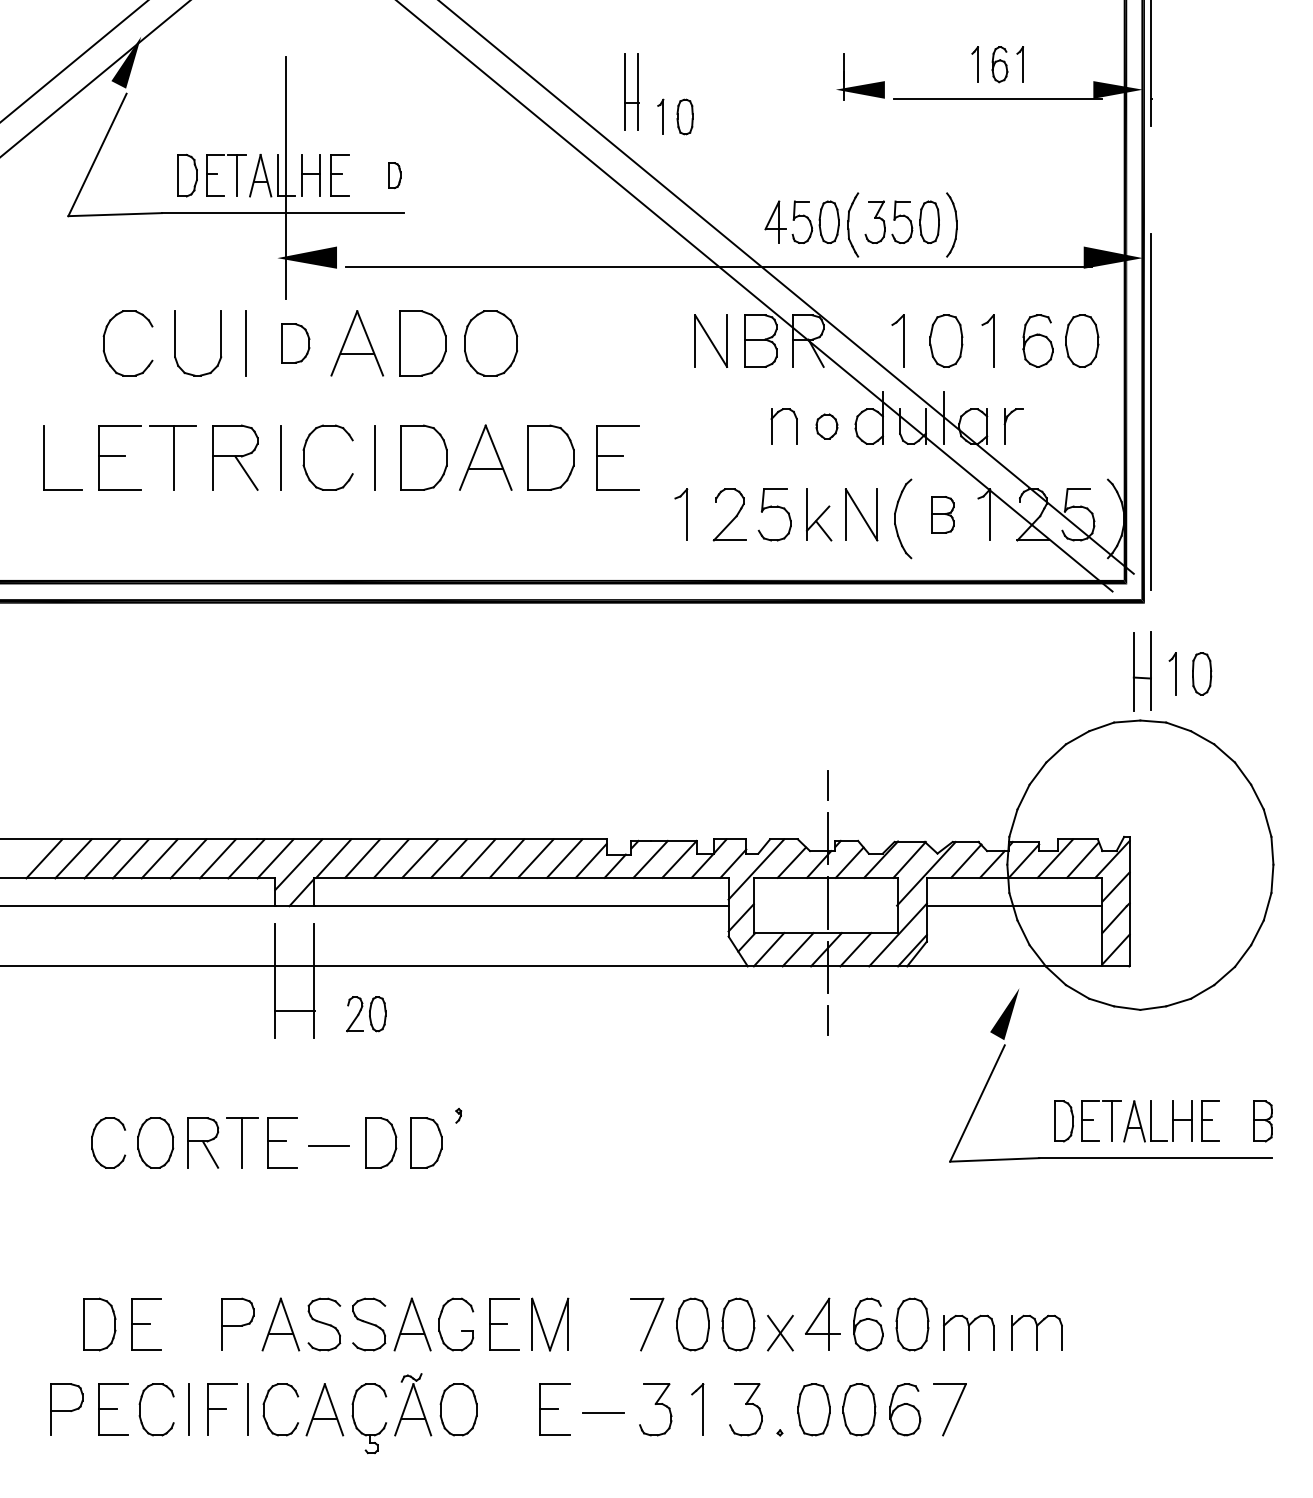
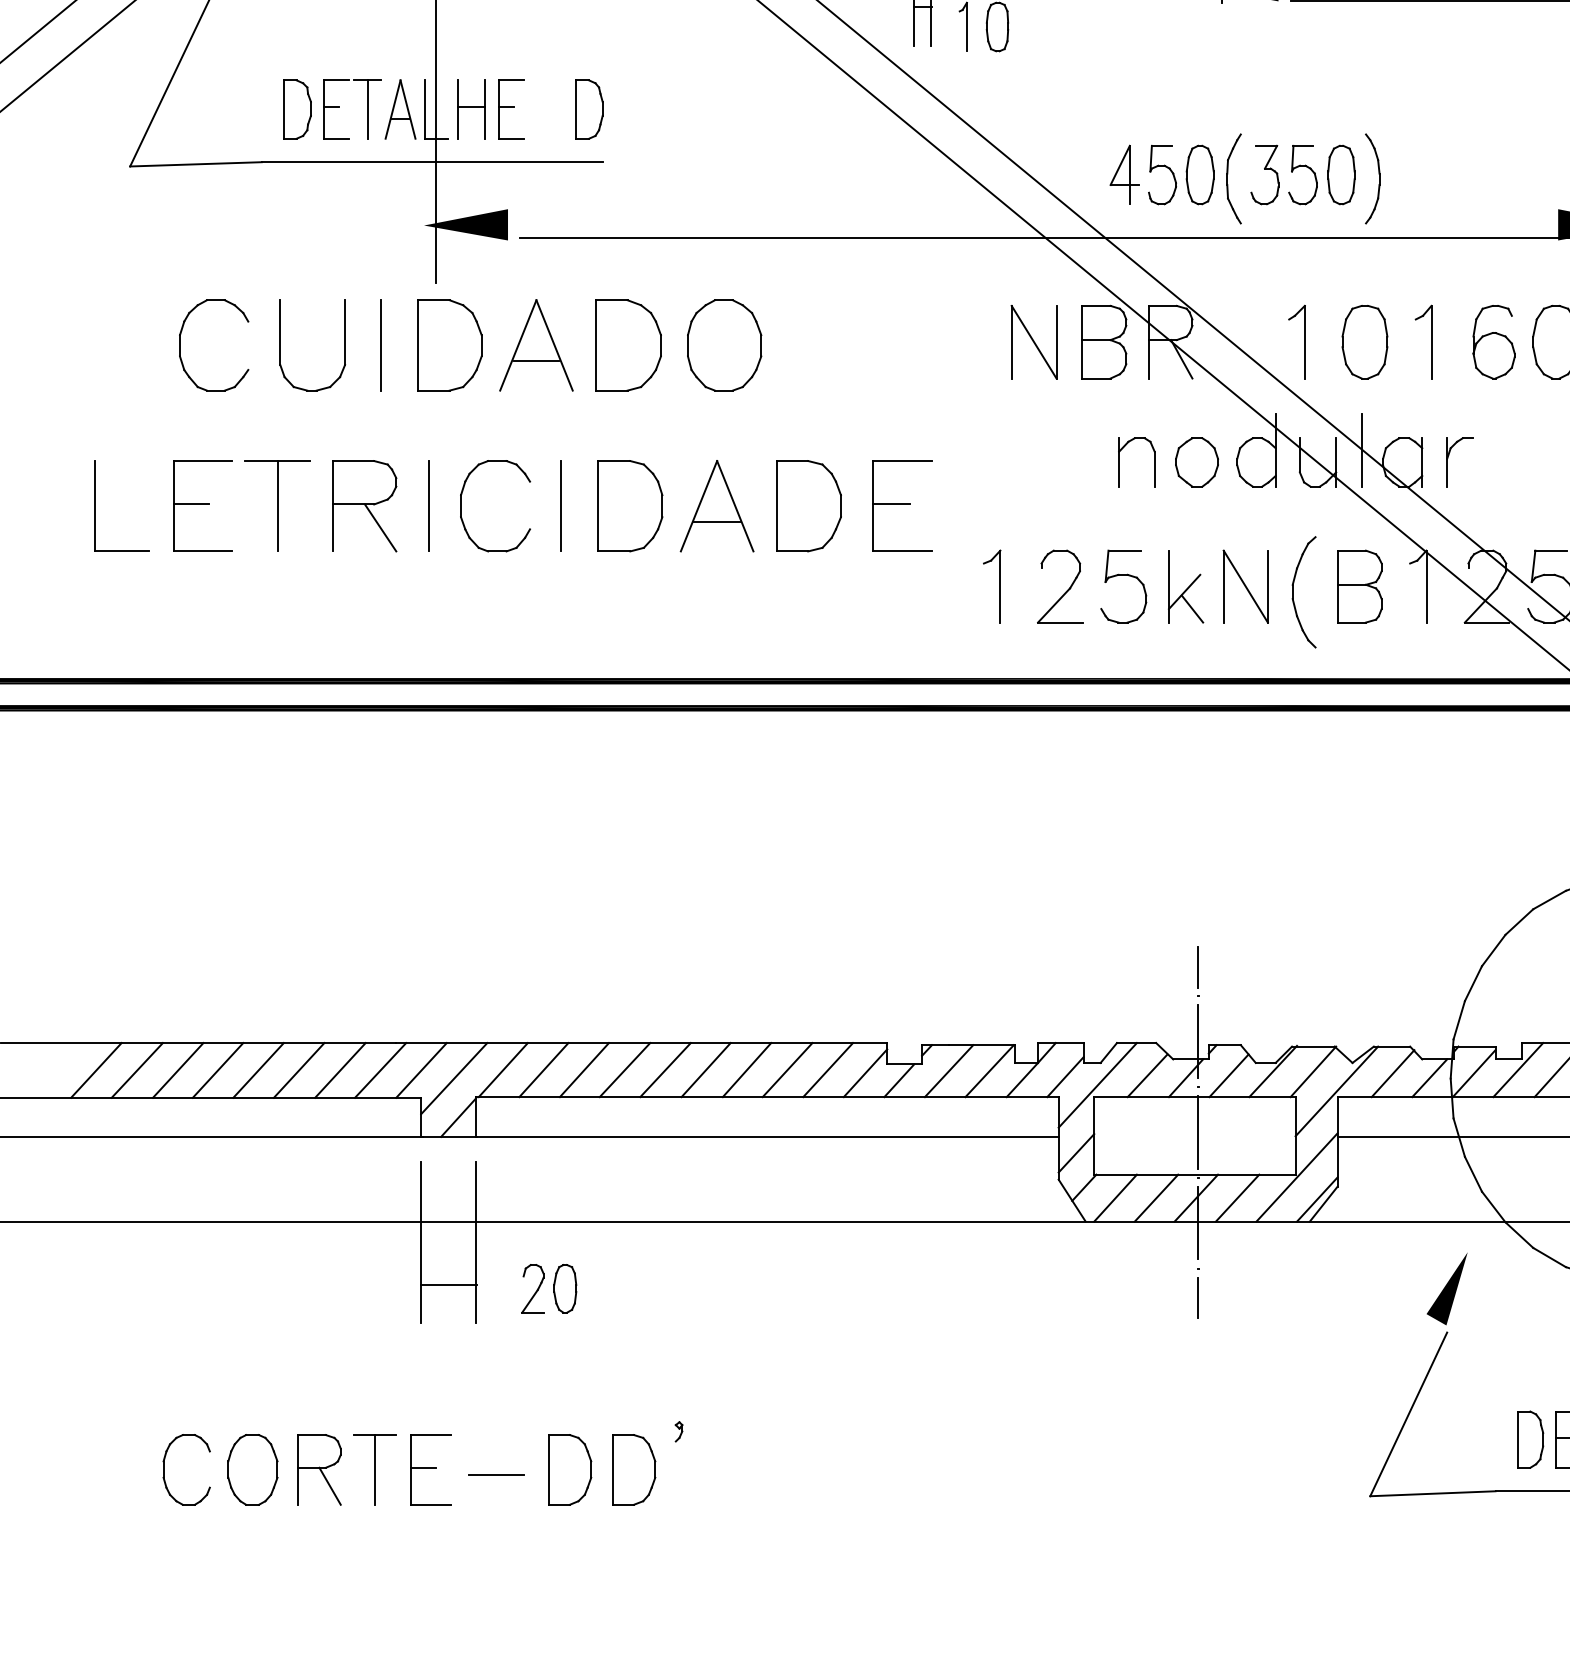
part: (394, 175) -> (588, 109), size x1.67
part: (295, 343) -> (449, 345), size x1.67
part: (826, 426) -> (1196, 462), size x1.43
part: (942, 514) -> (1359, 586), size x1.43

